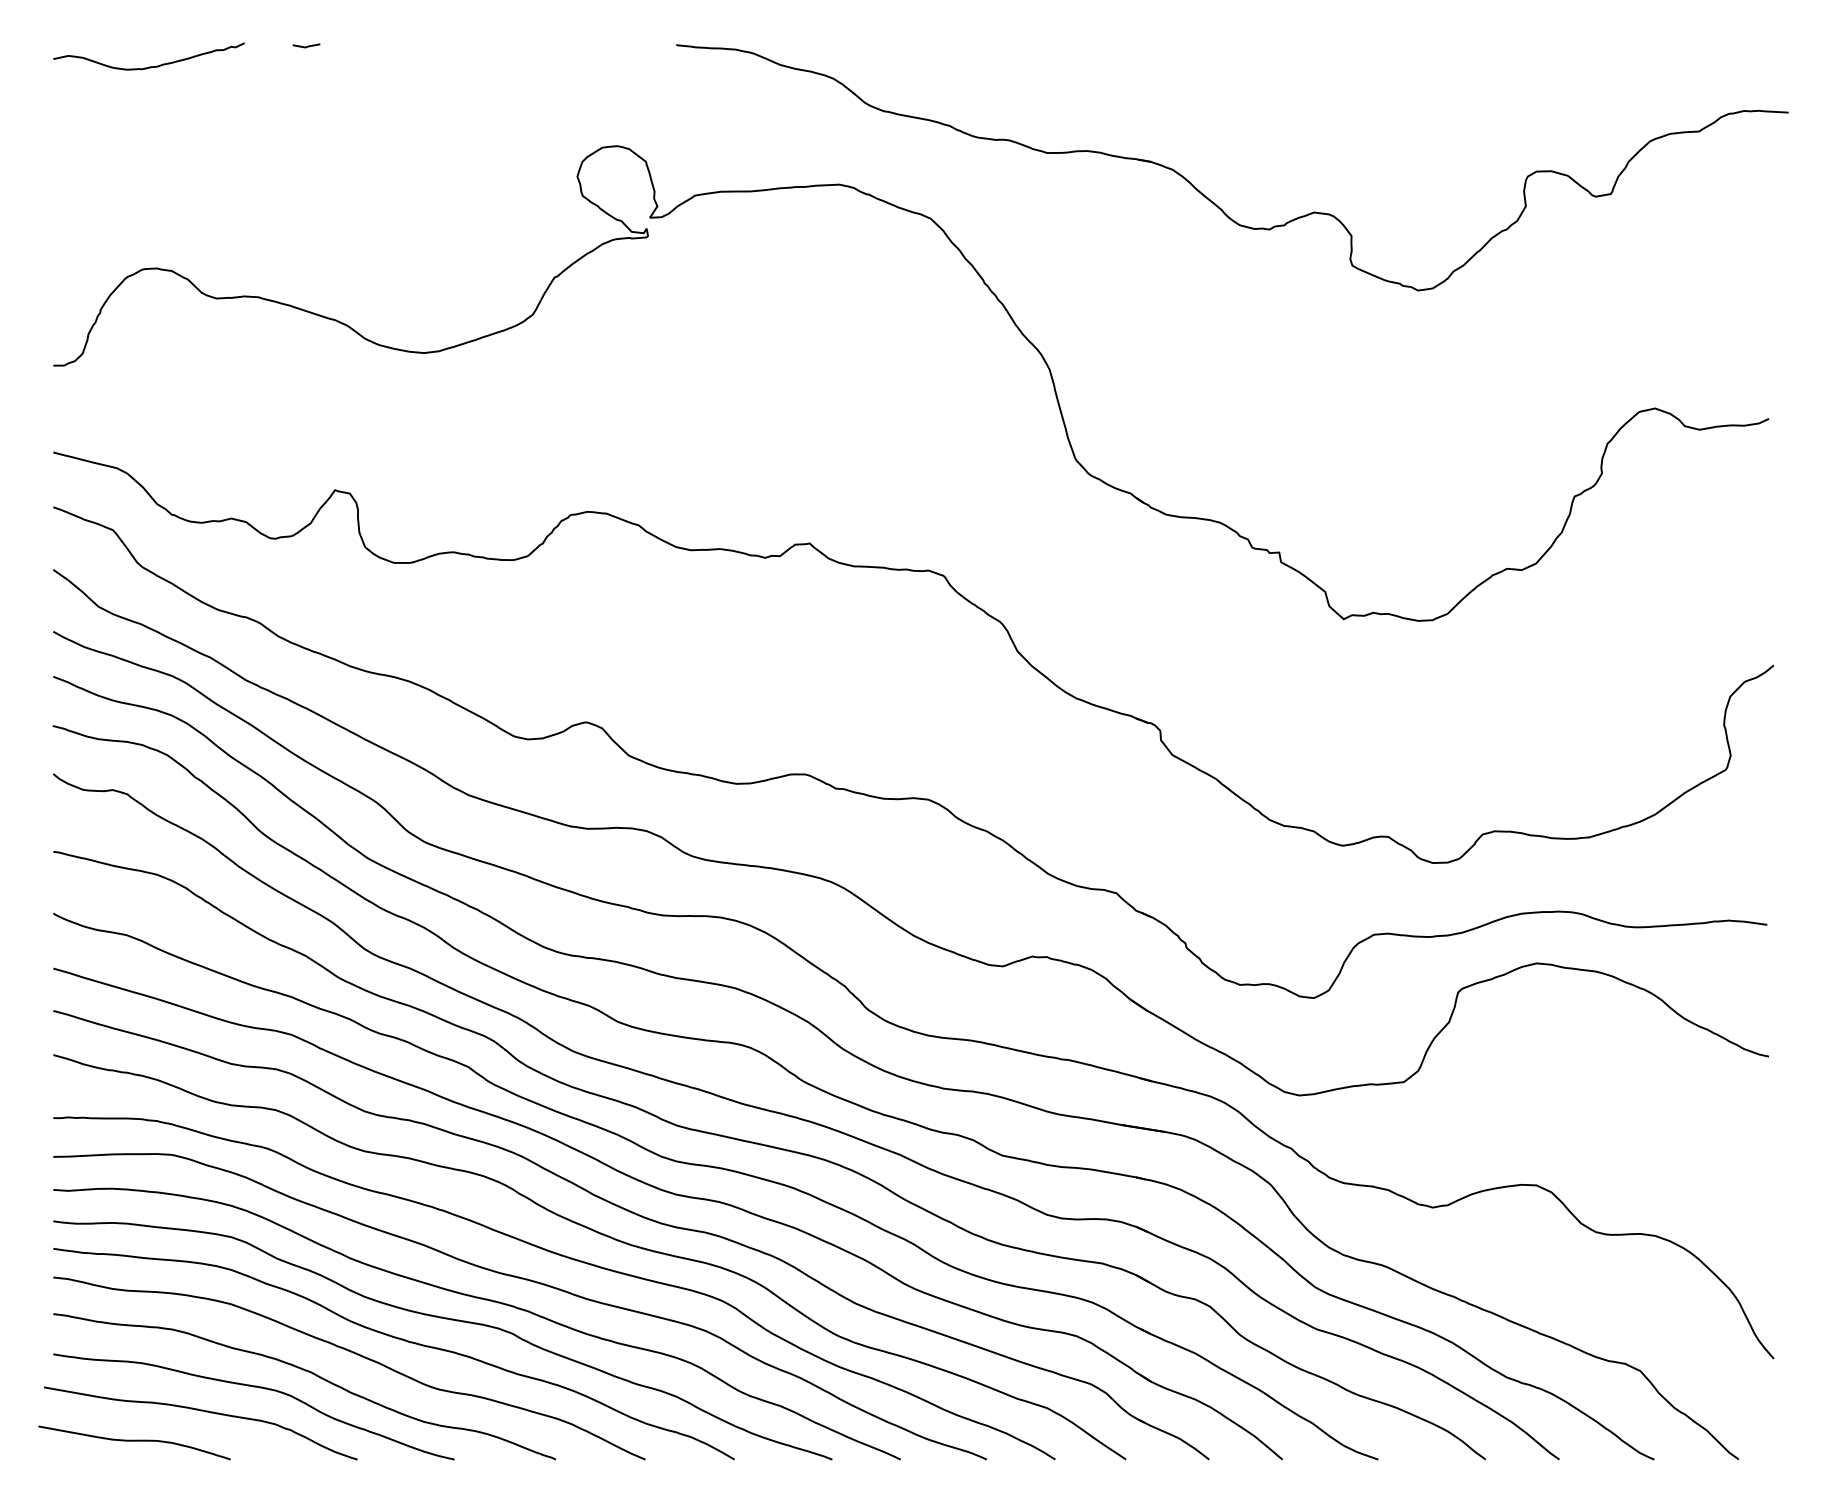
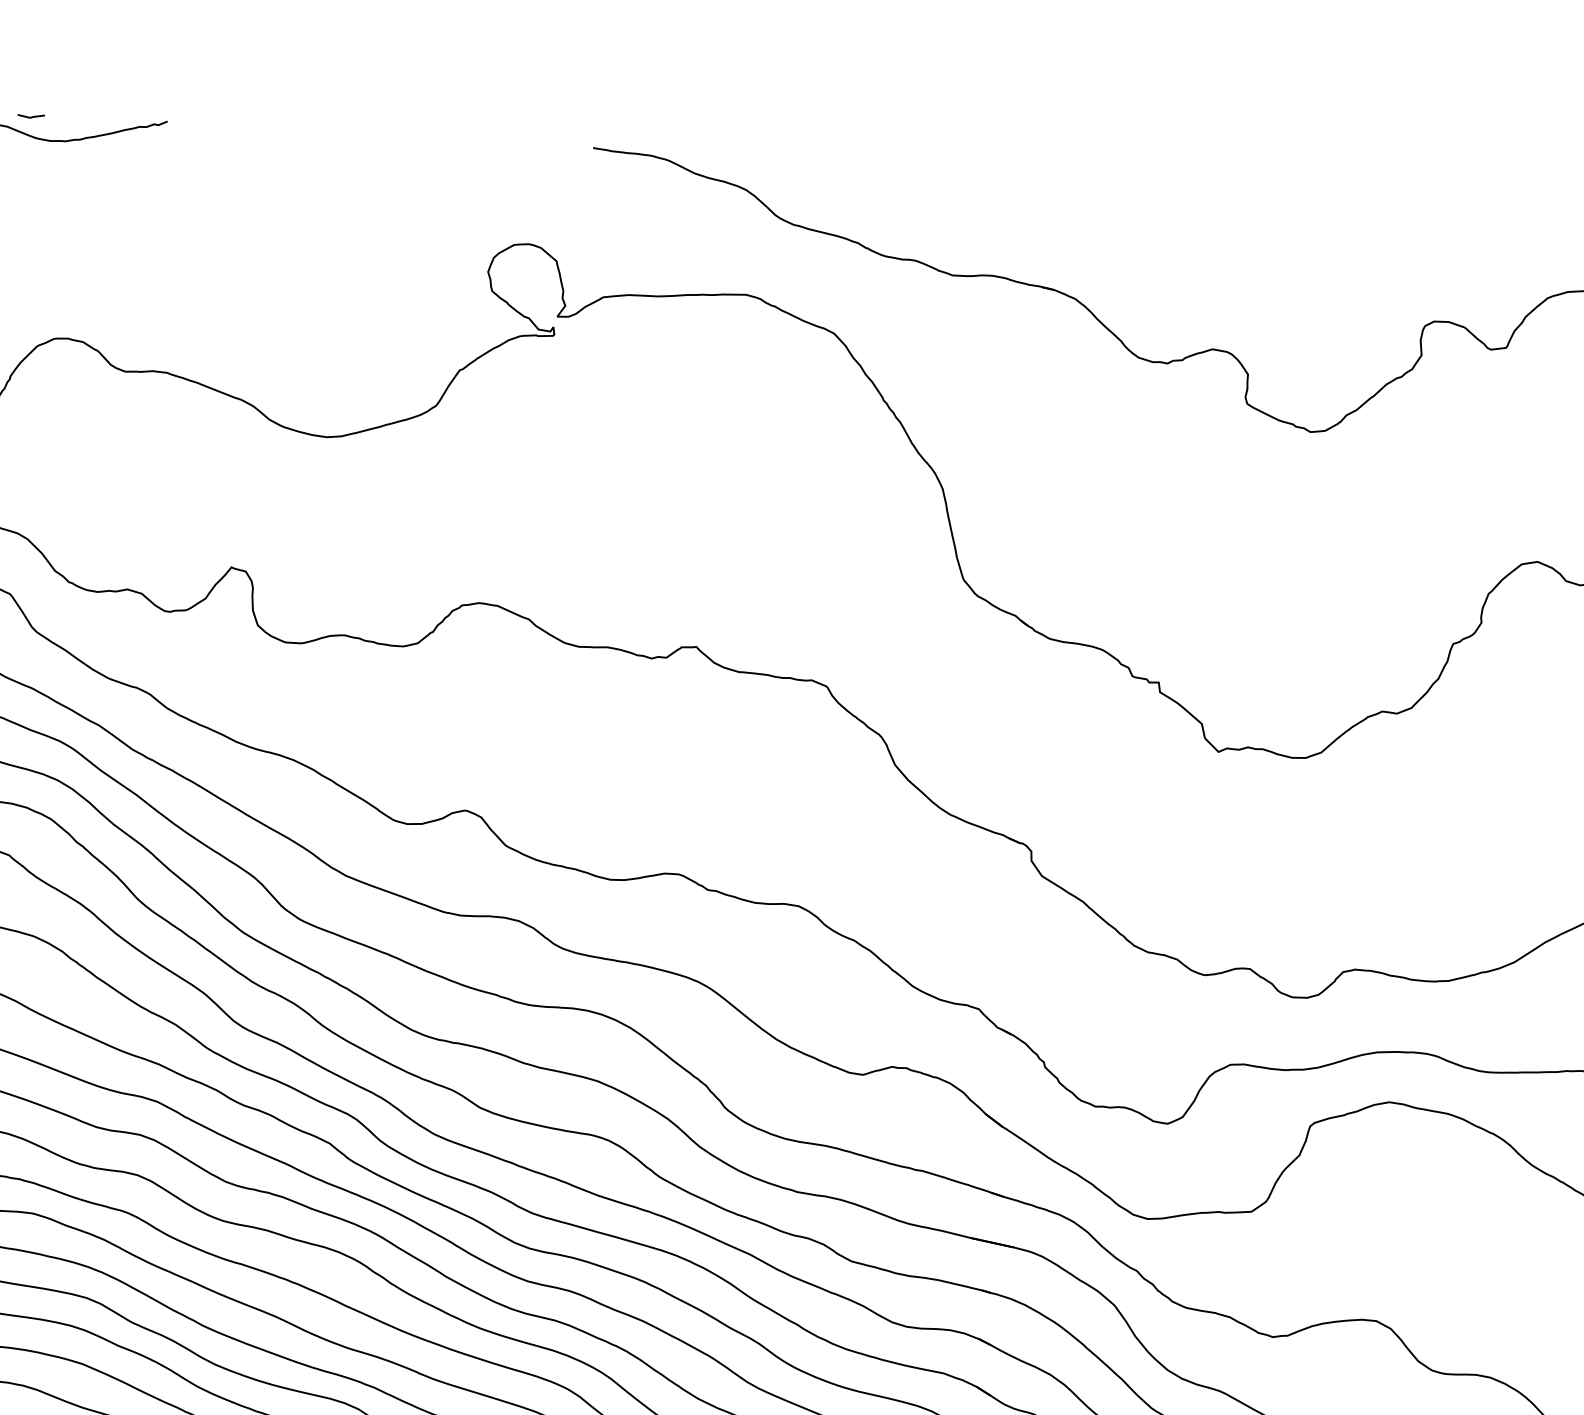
line: (307, 45) -> (32, 115), moved

